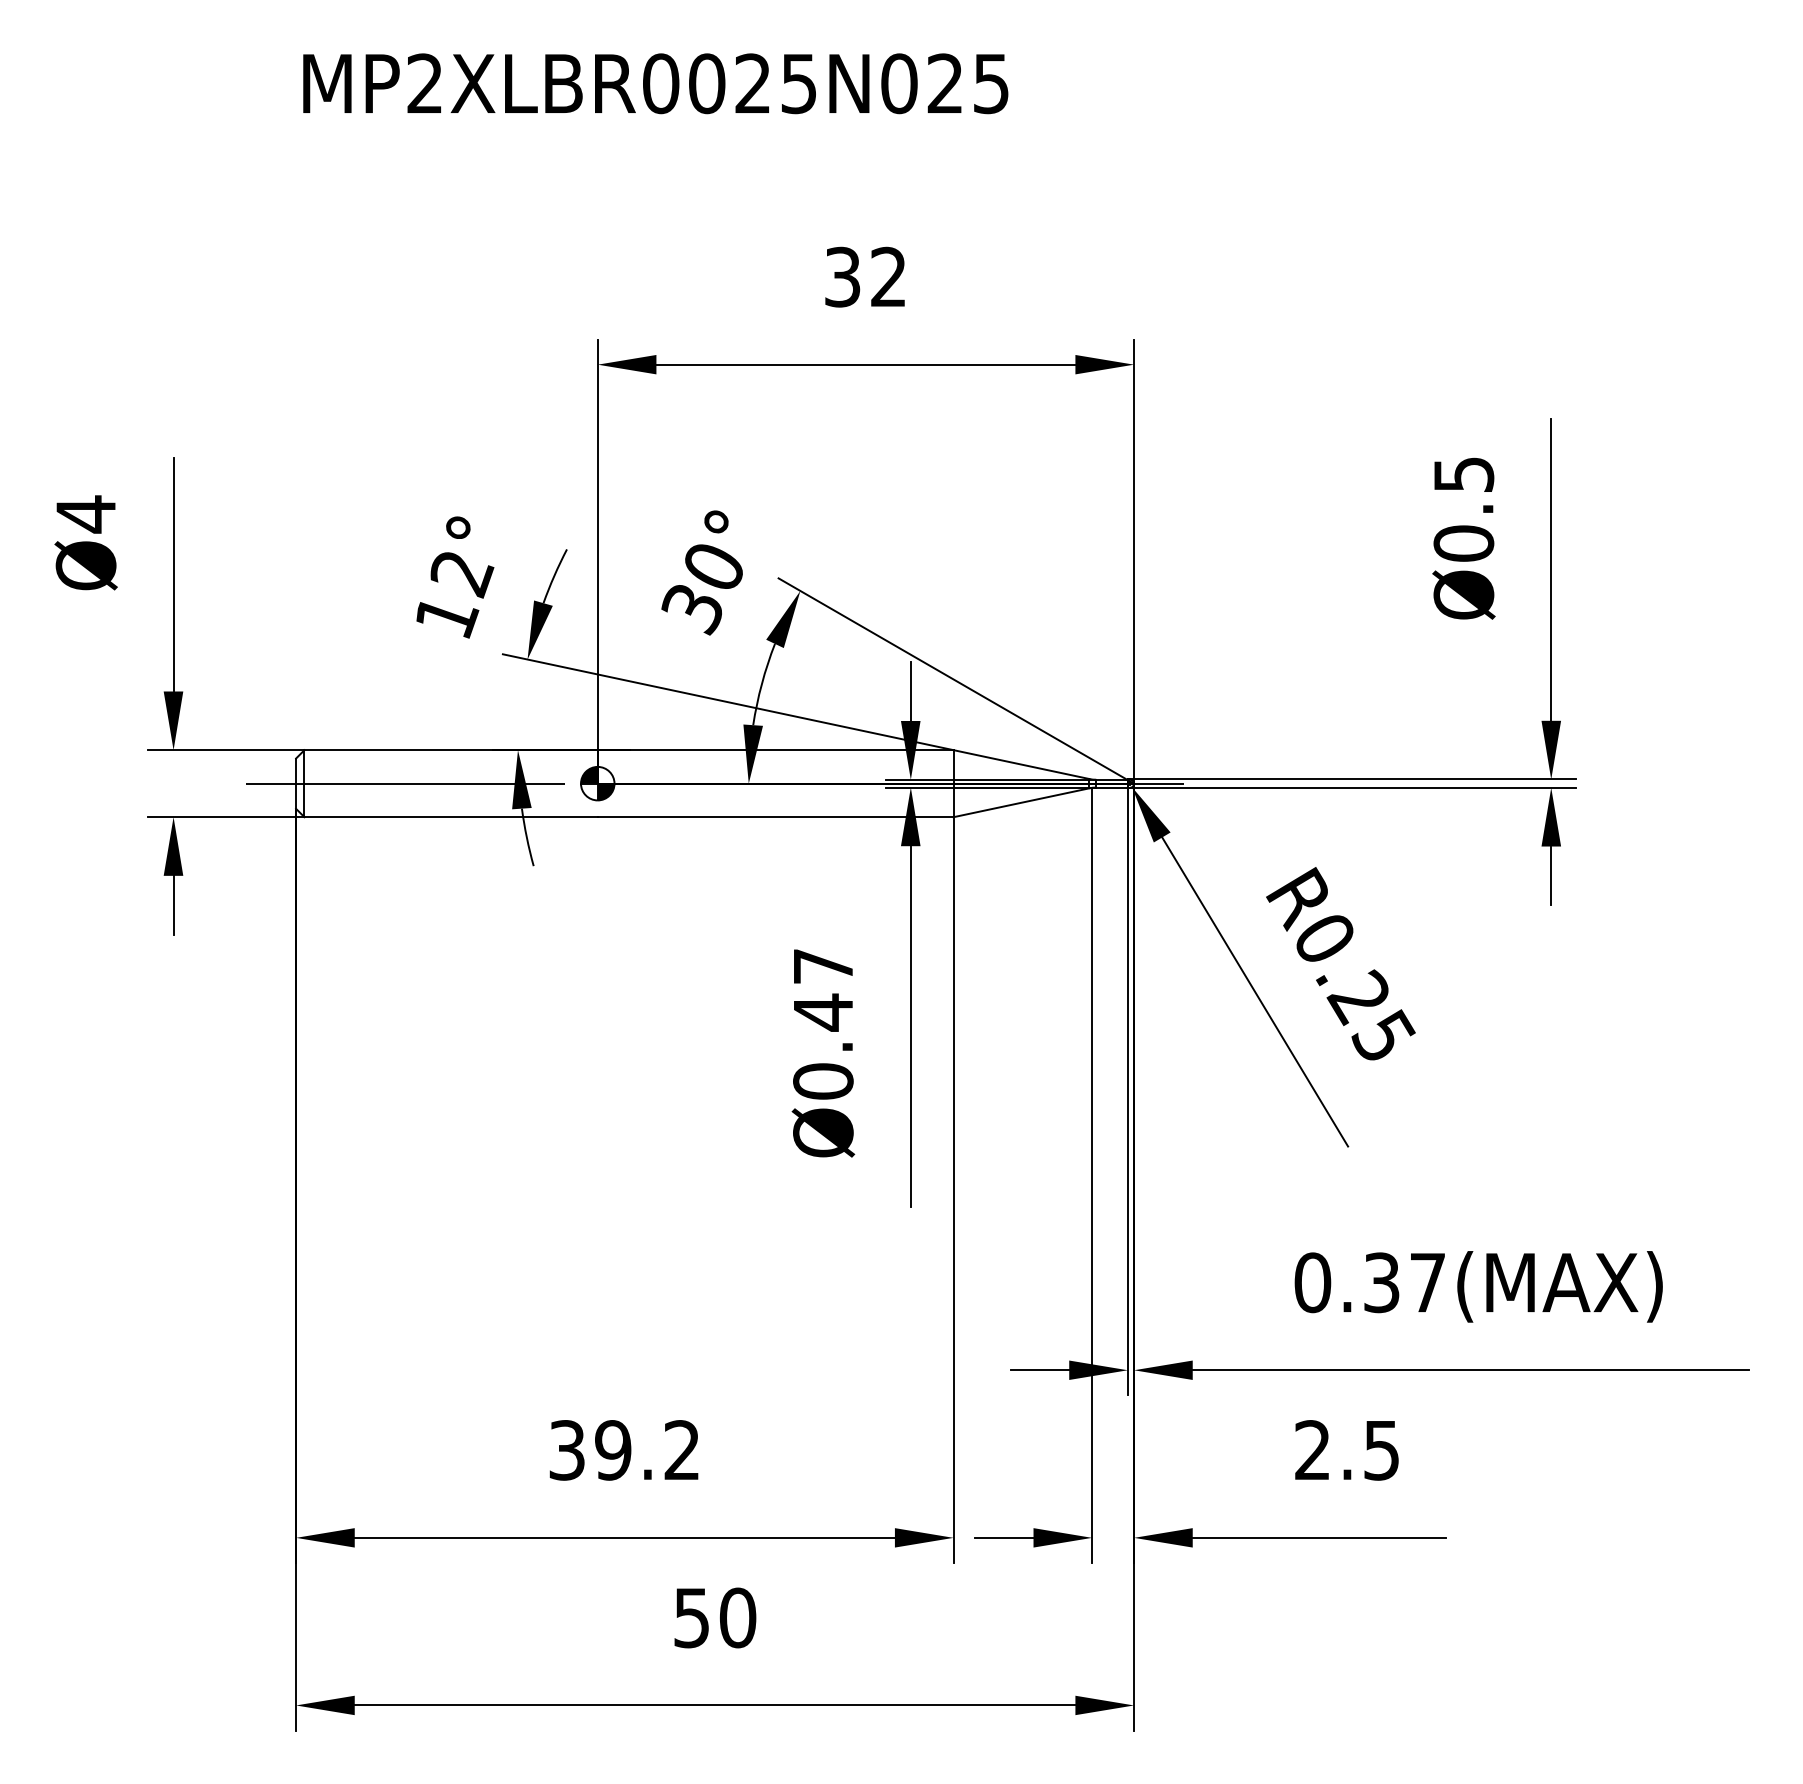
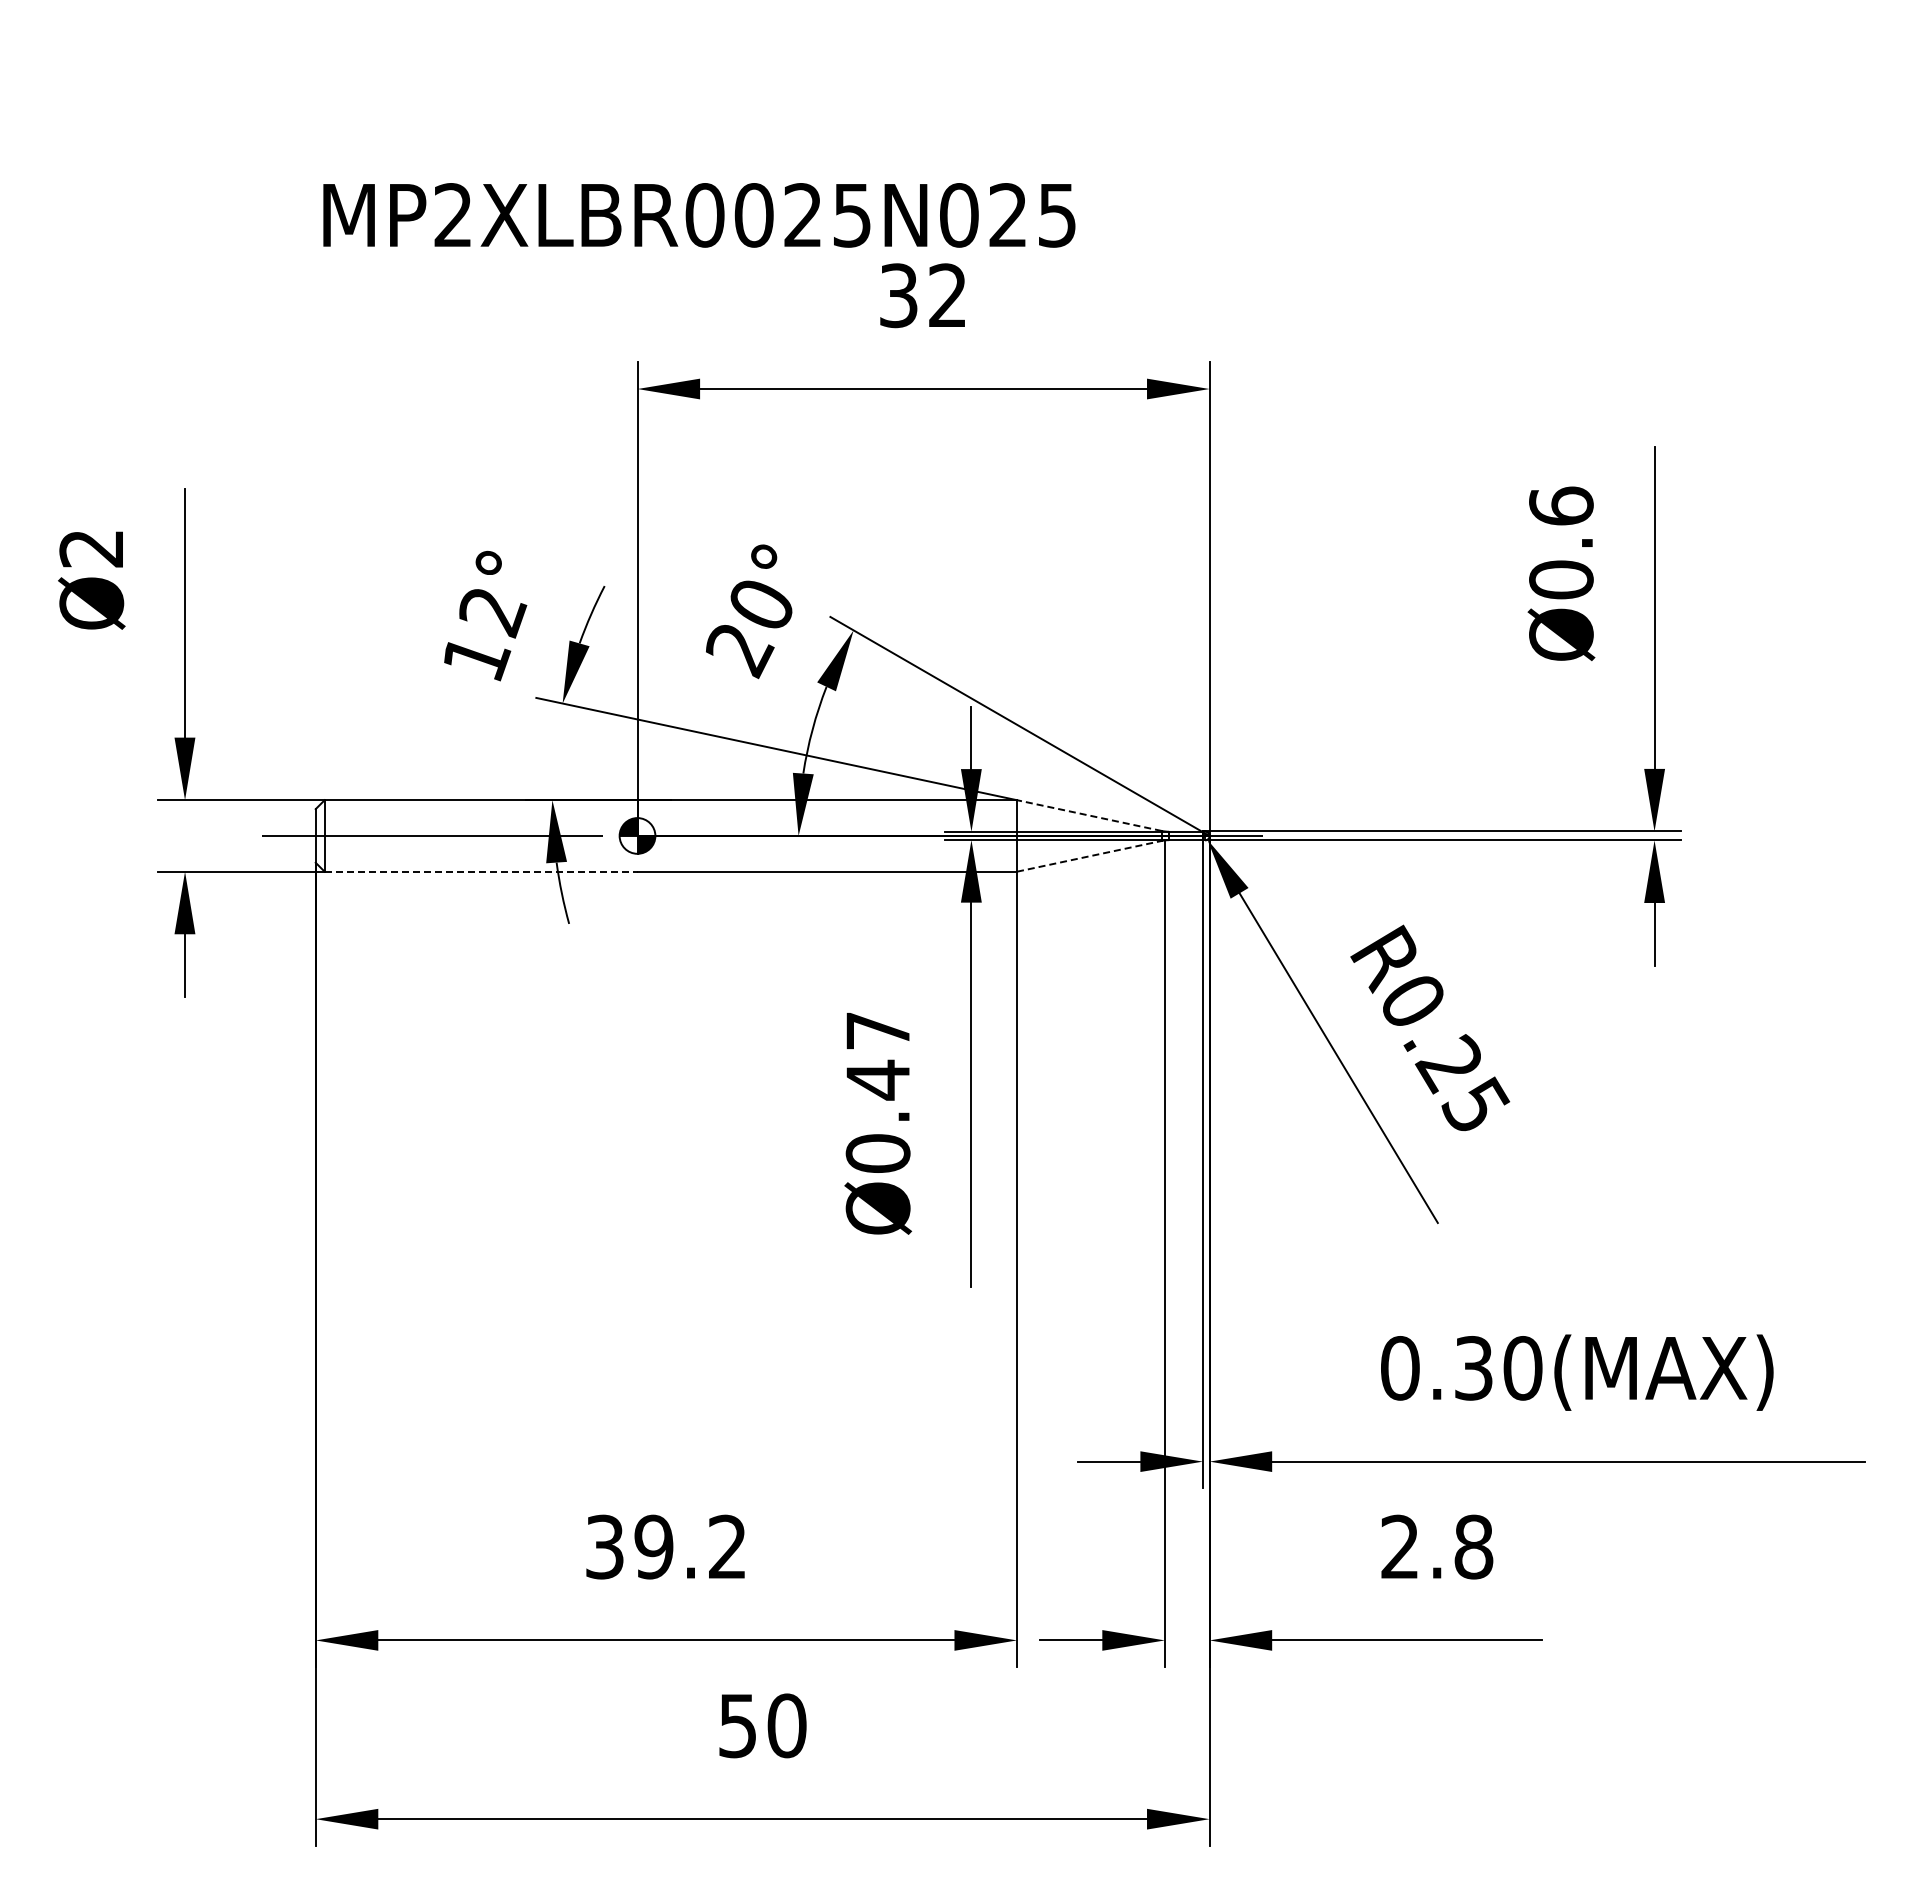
text: (655, 83) -> (699, 215), moved
text: (1464, 473) -> (1561, 505), Ø0.5 -> Ø0.6
text: (84, 514) -> (90, 548), Ø4 -> Ø2
text: (693, 610) -> (739, 651), 30° -> 20°
line: (1020, 764) -> (1088, 815), solid -> dashed
line: (1021, 802) -> (1089, 856), solid -> dashed
line: (451, 817) -> (481, 871), solid -> dashed
text: (1427, 1282) -> (1522, 1368), 0.37(MAX) -> 0.30(MAX)
text: (1381, 1449) -> (1473, 1546), 2.5 -> 2.8

